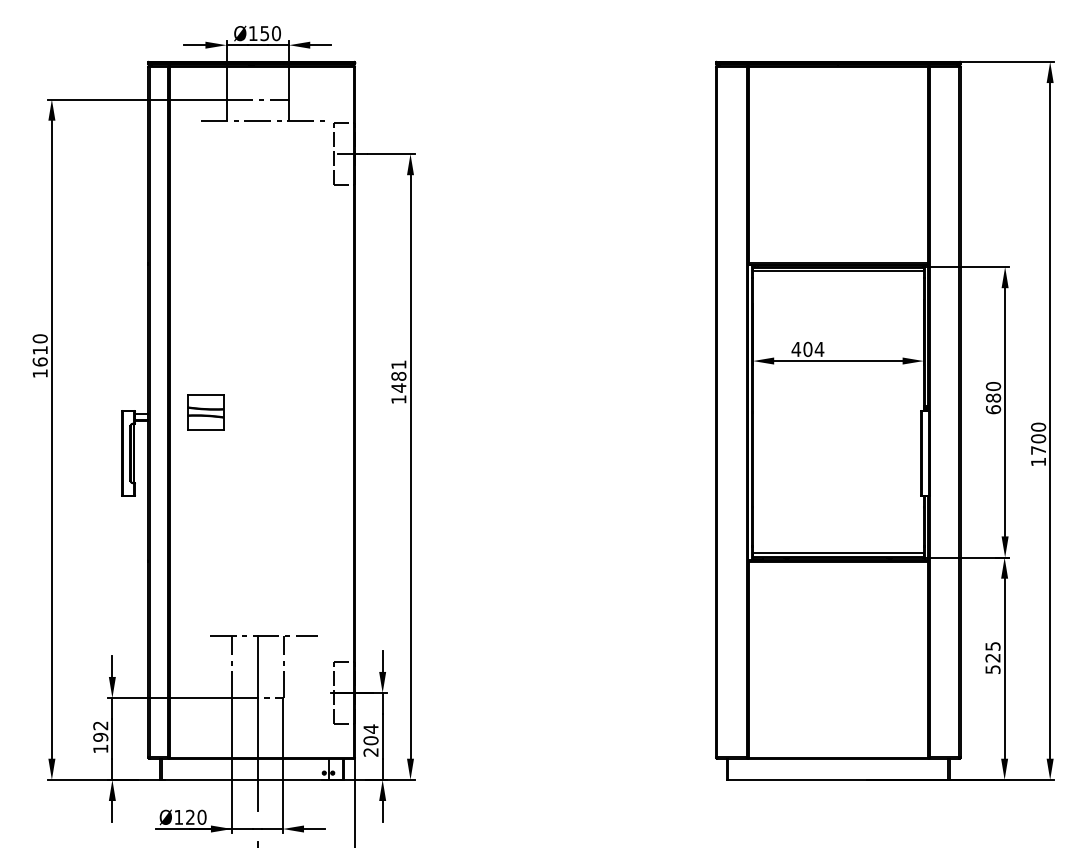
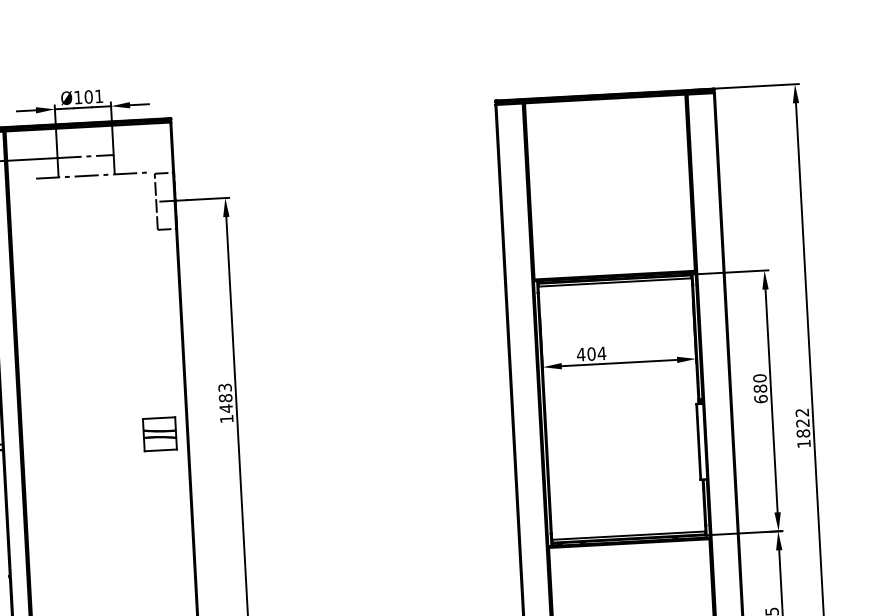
text: (270, 33) -> (93, 96), Ø150 -> Ø101
text: (398, 364) -> (224, 387), 1481 -> 1483
part: (205, 412) -> (159, 434), moved
text: (1038, 438) -> (802, 422), 1700 -> 1822

